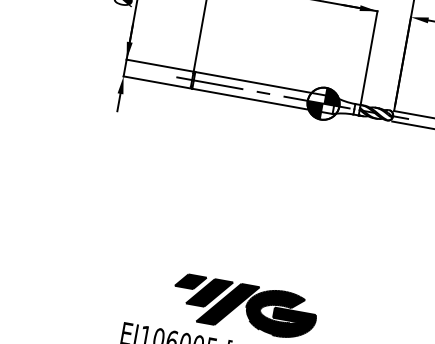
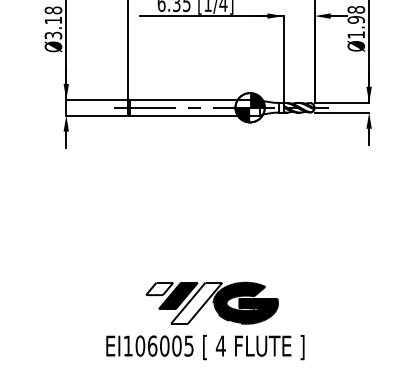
fill: (190, 281) -> (159, 288), removed
fill: (227, 303) -> (196, 302), removed

